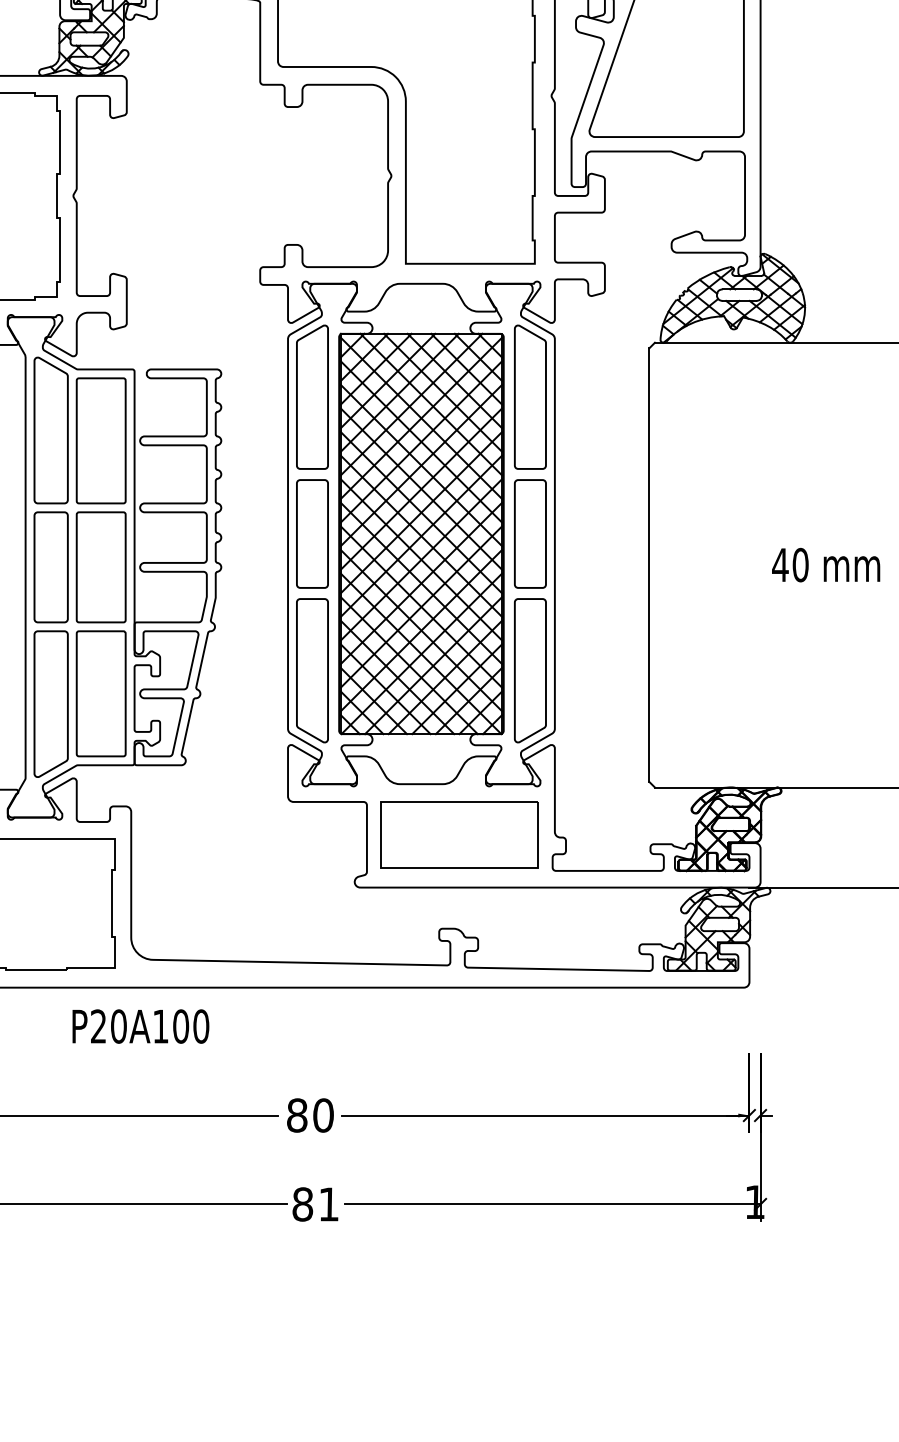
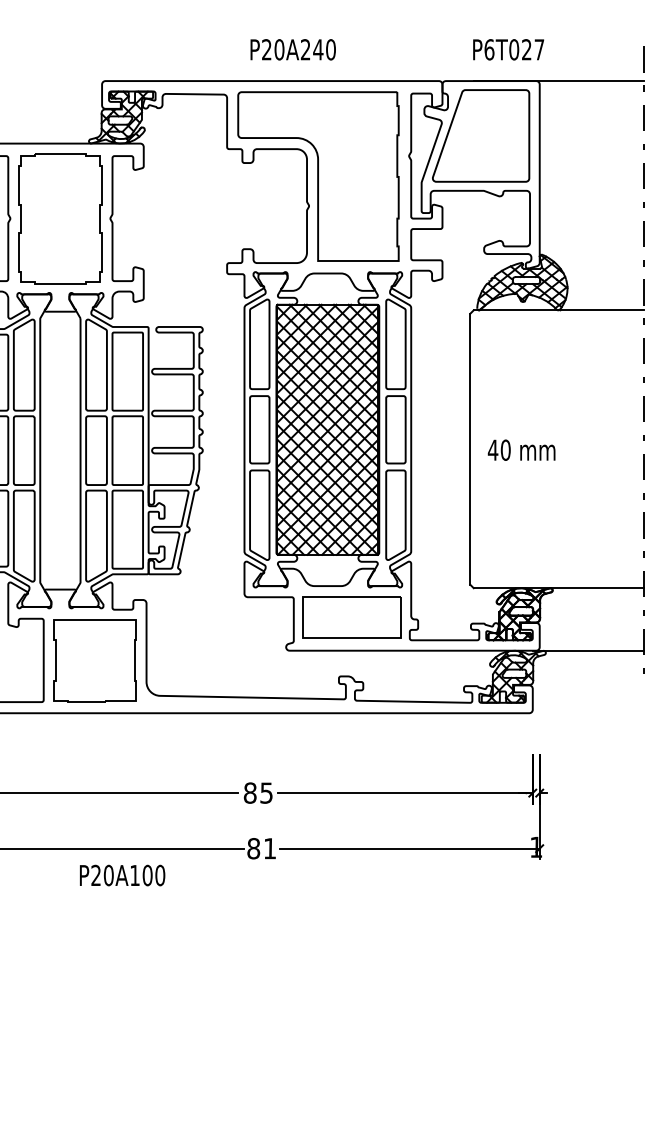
text: (825, 563) -> (521, 449), moved
text: (140, 1026) -> (122, 875), moved
text: (323, 1114) -> (266, 792), 80 -> 85

